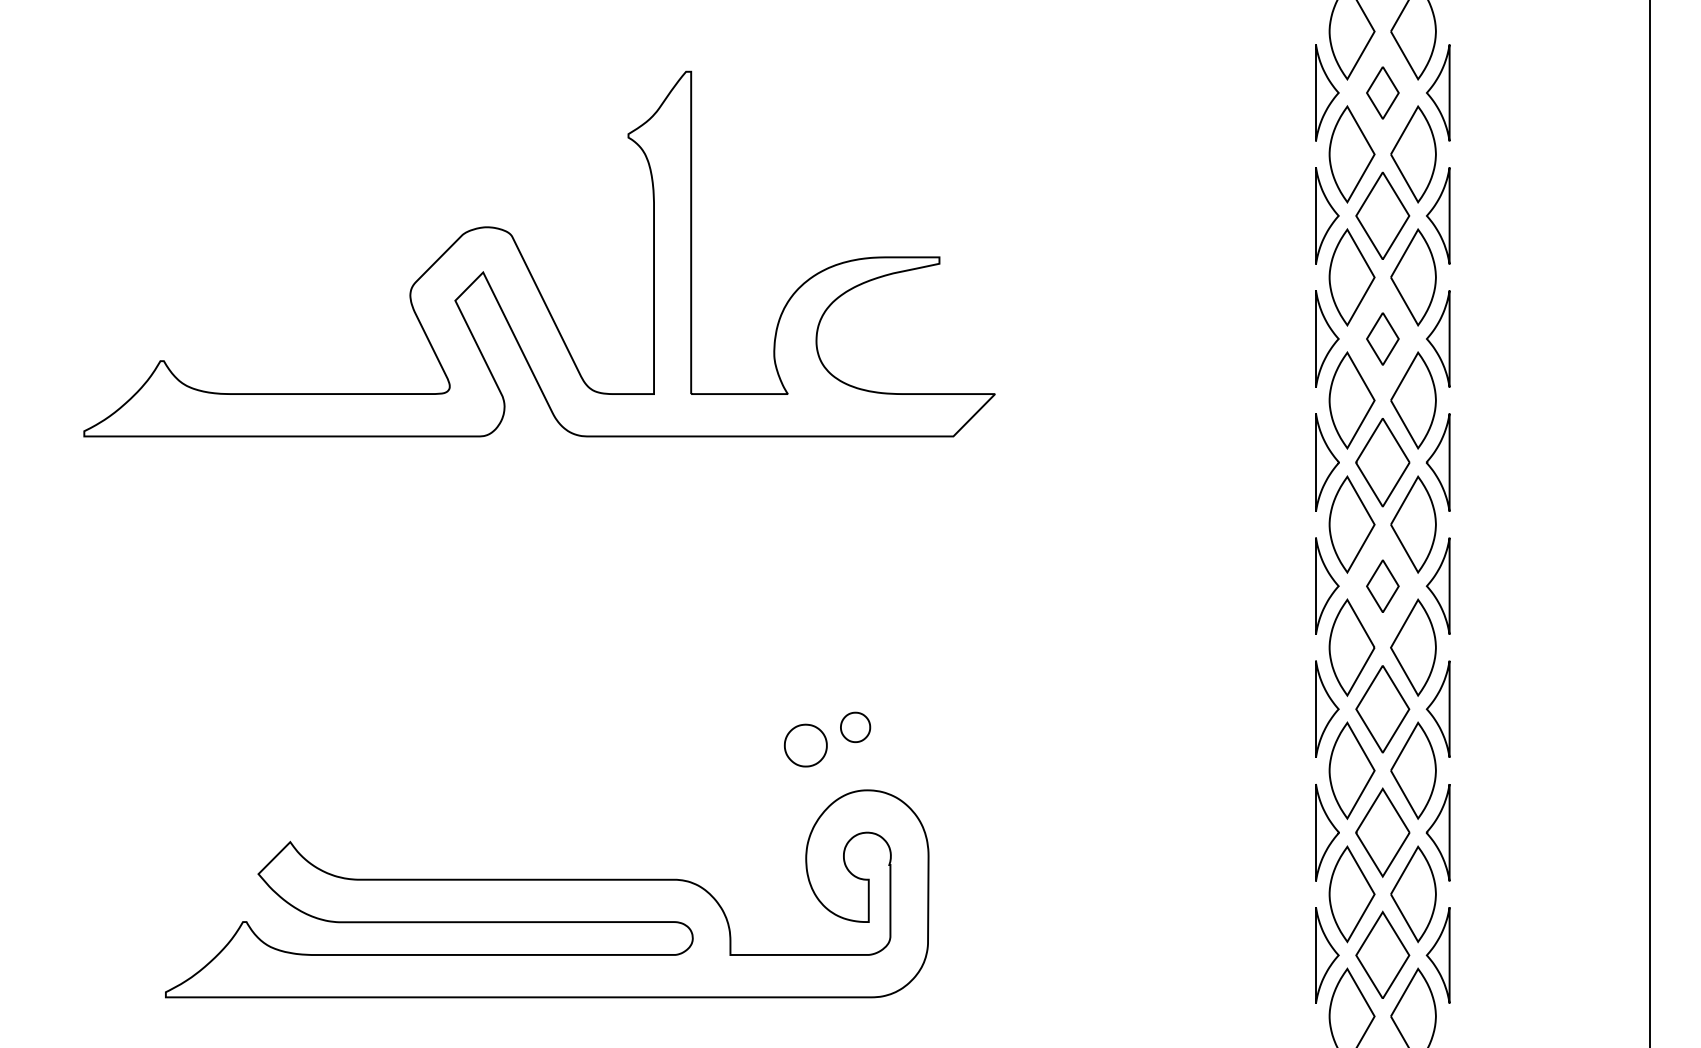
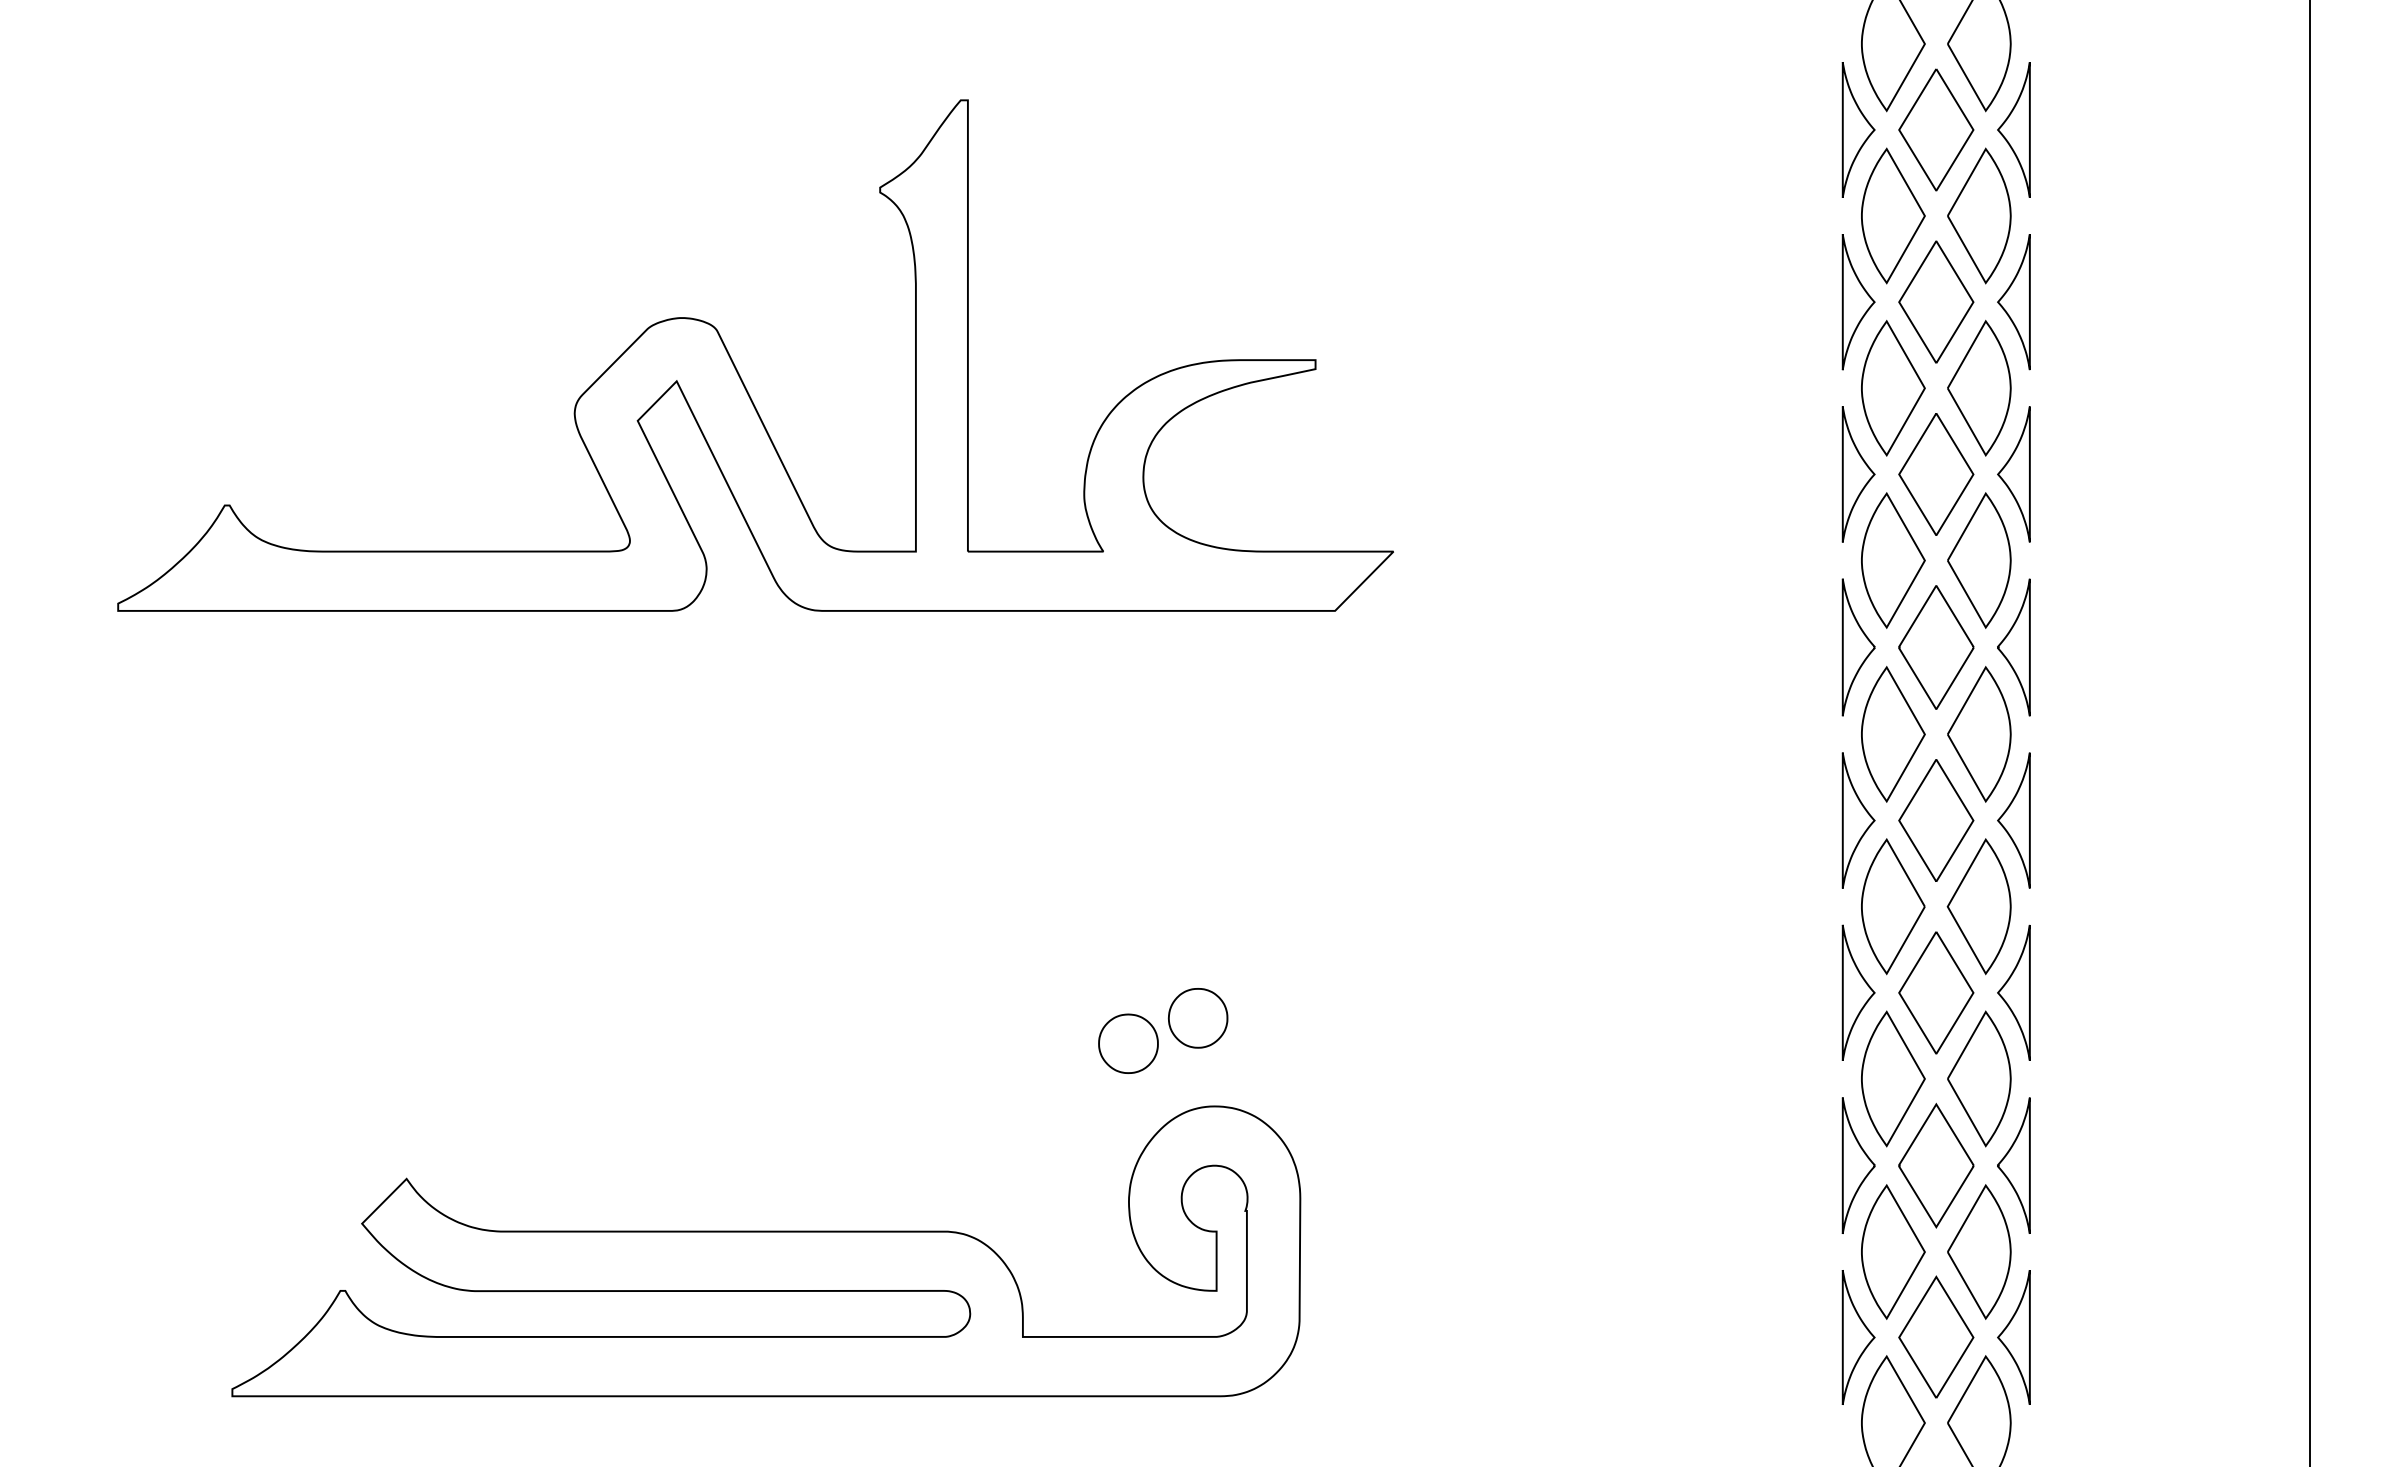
part: (1382, 92) -> (1935, 129), size x1.67
part: (1382, 338) -> (1935, 473), size x1.67
part: (1382, 586) -> (1935, 821), size x1.67
part: (855, 727) -> (1198, 1018), size x1.43

